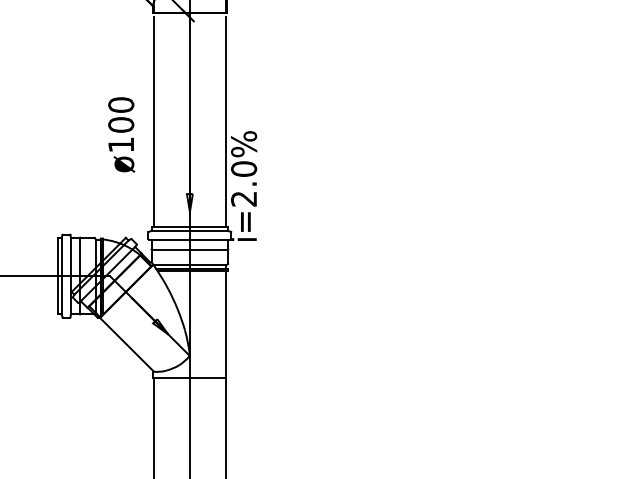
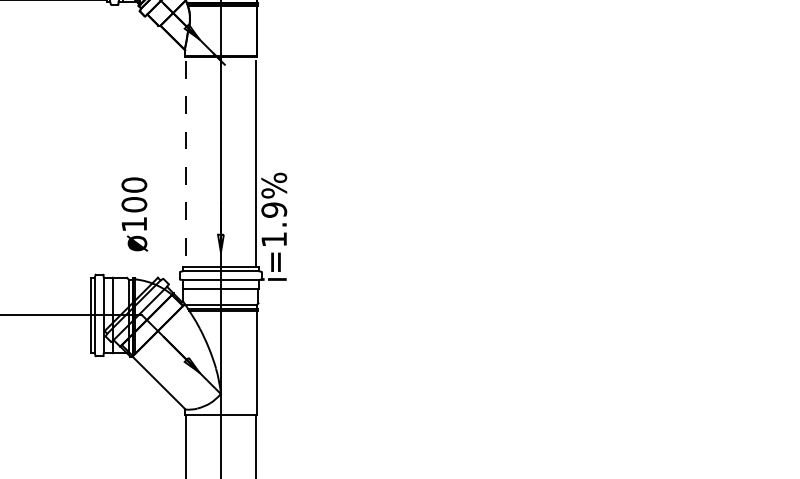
line: (153, 122) -> (185, 164), solid -> dashed
text: (121, 134) -> (134, 214), moved
text: (244, 183) -> (274, 224), i=2.0% -> i=1.9%

